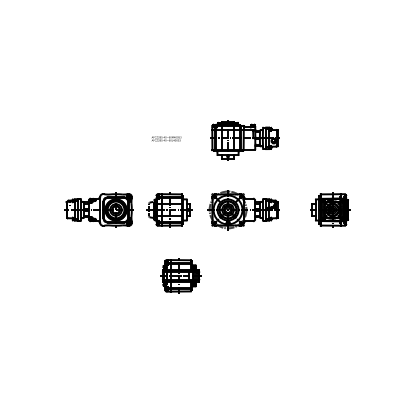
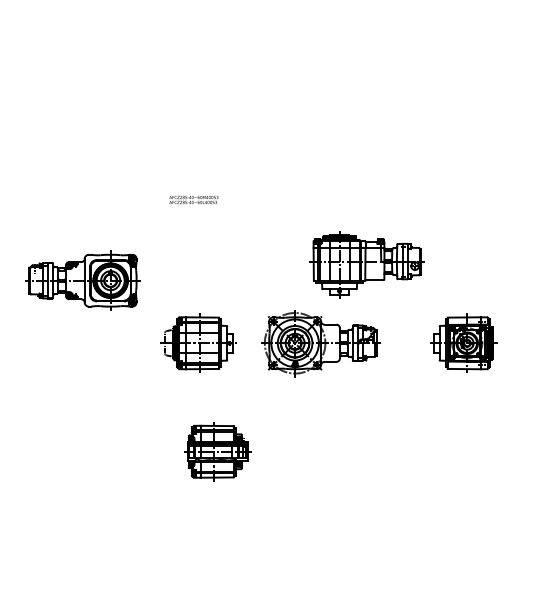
text: (166, 138) -> (193, 199), moved
part: (244, 140) -> (366, 265), moved
part: (98, 209) -> (81, 279), moved

